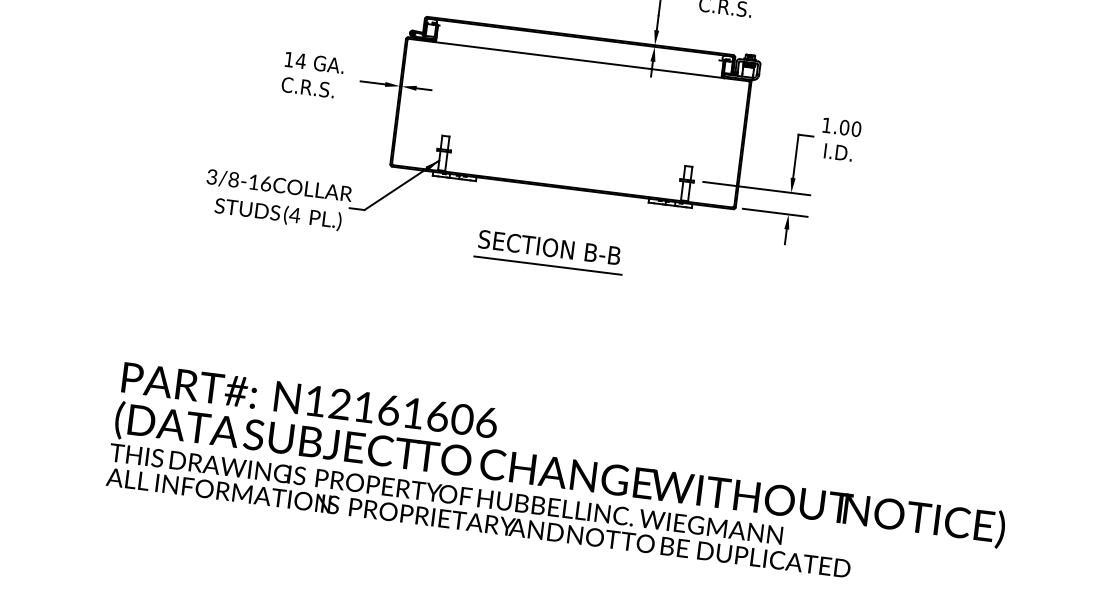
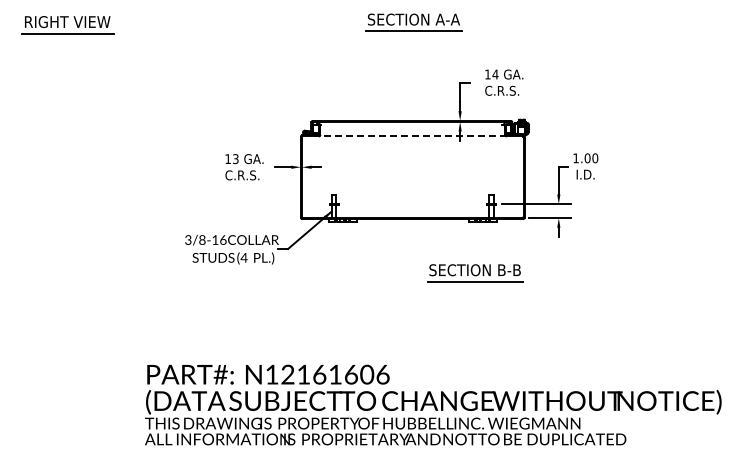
line: (578, 60) -> (412, 136), solid -> dashed
text: (300, 61) -> (235, 159), 14 -> 13
part: (549, 252) -> (475, 273), moved

